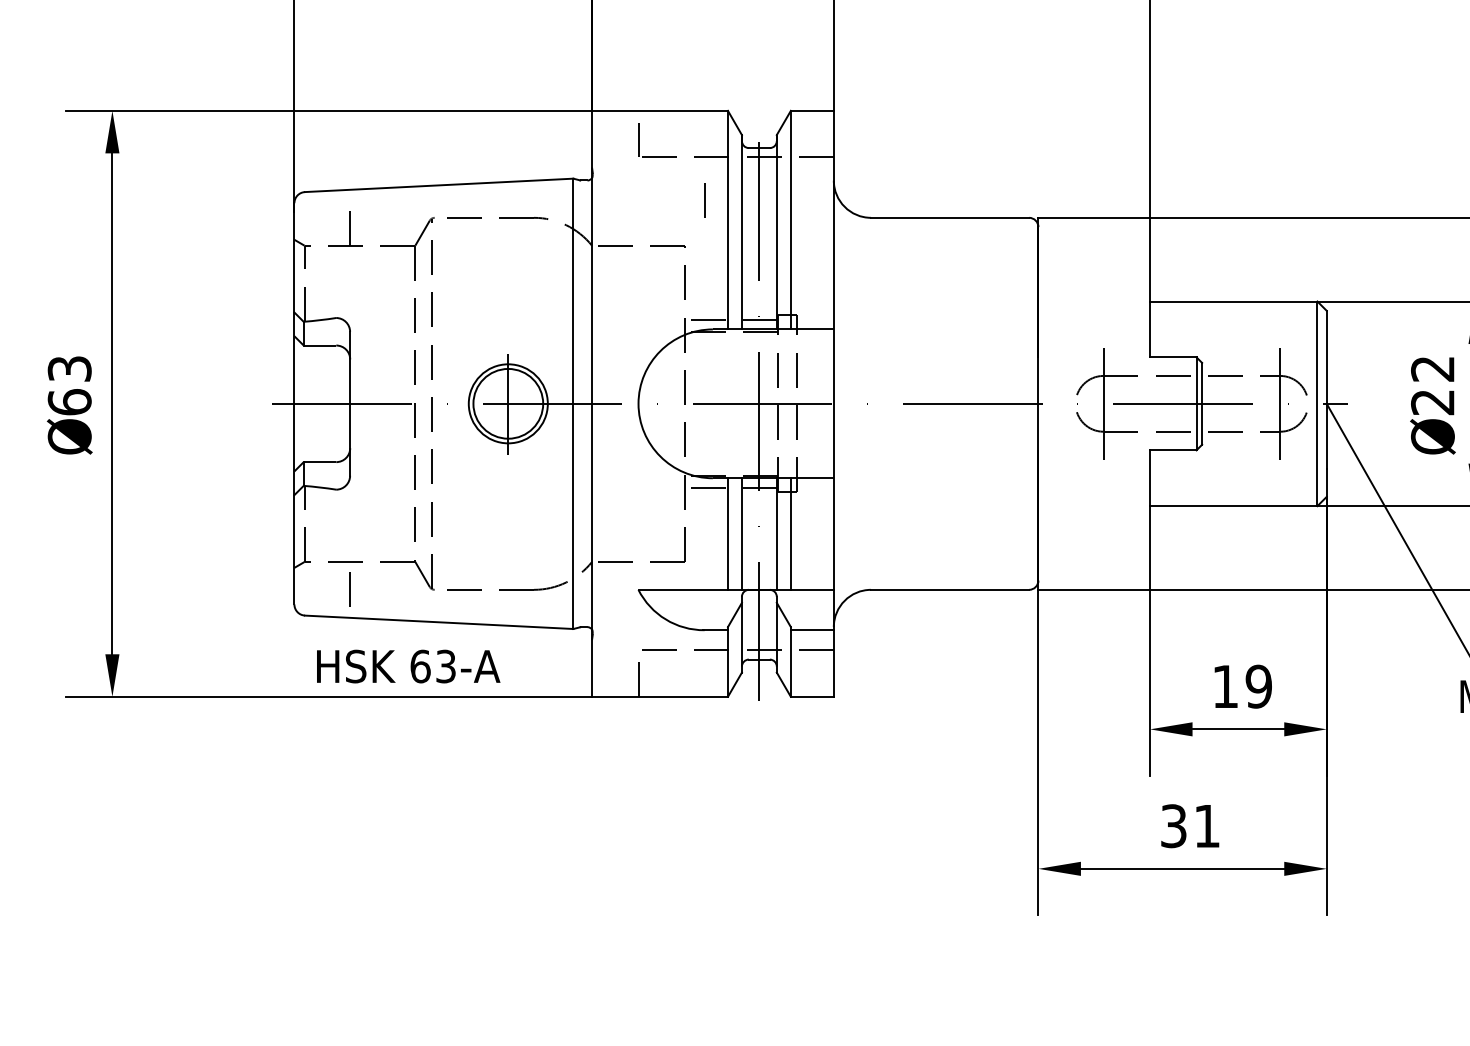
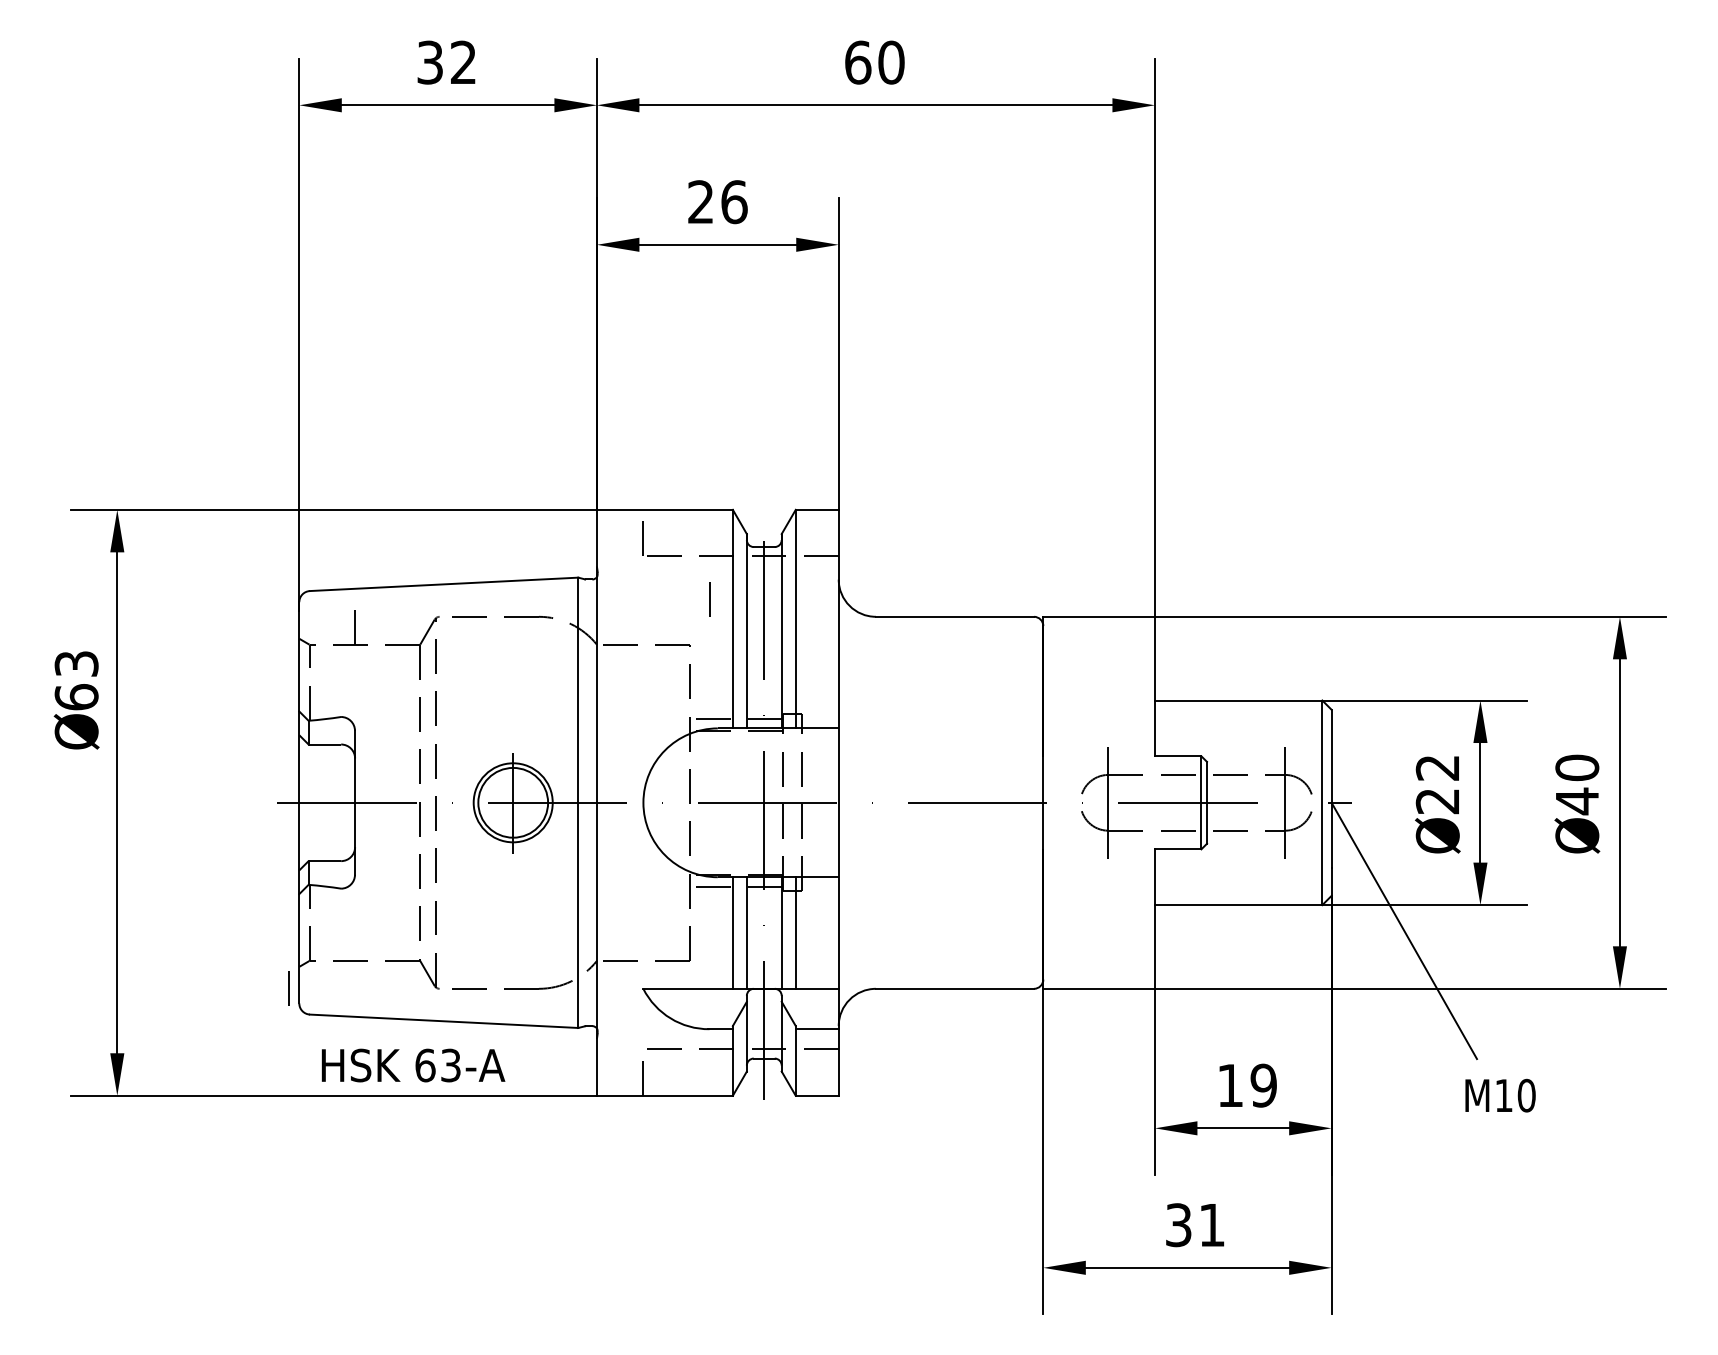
text: (69, 405) -> (76, 700), moved
line: (349, 589) -> (288, 988), moved

